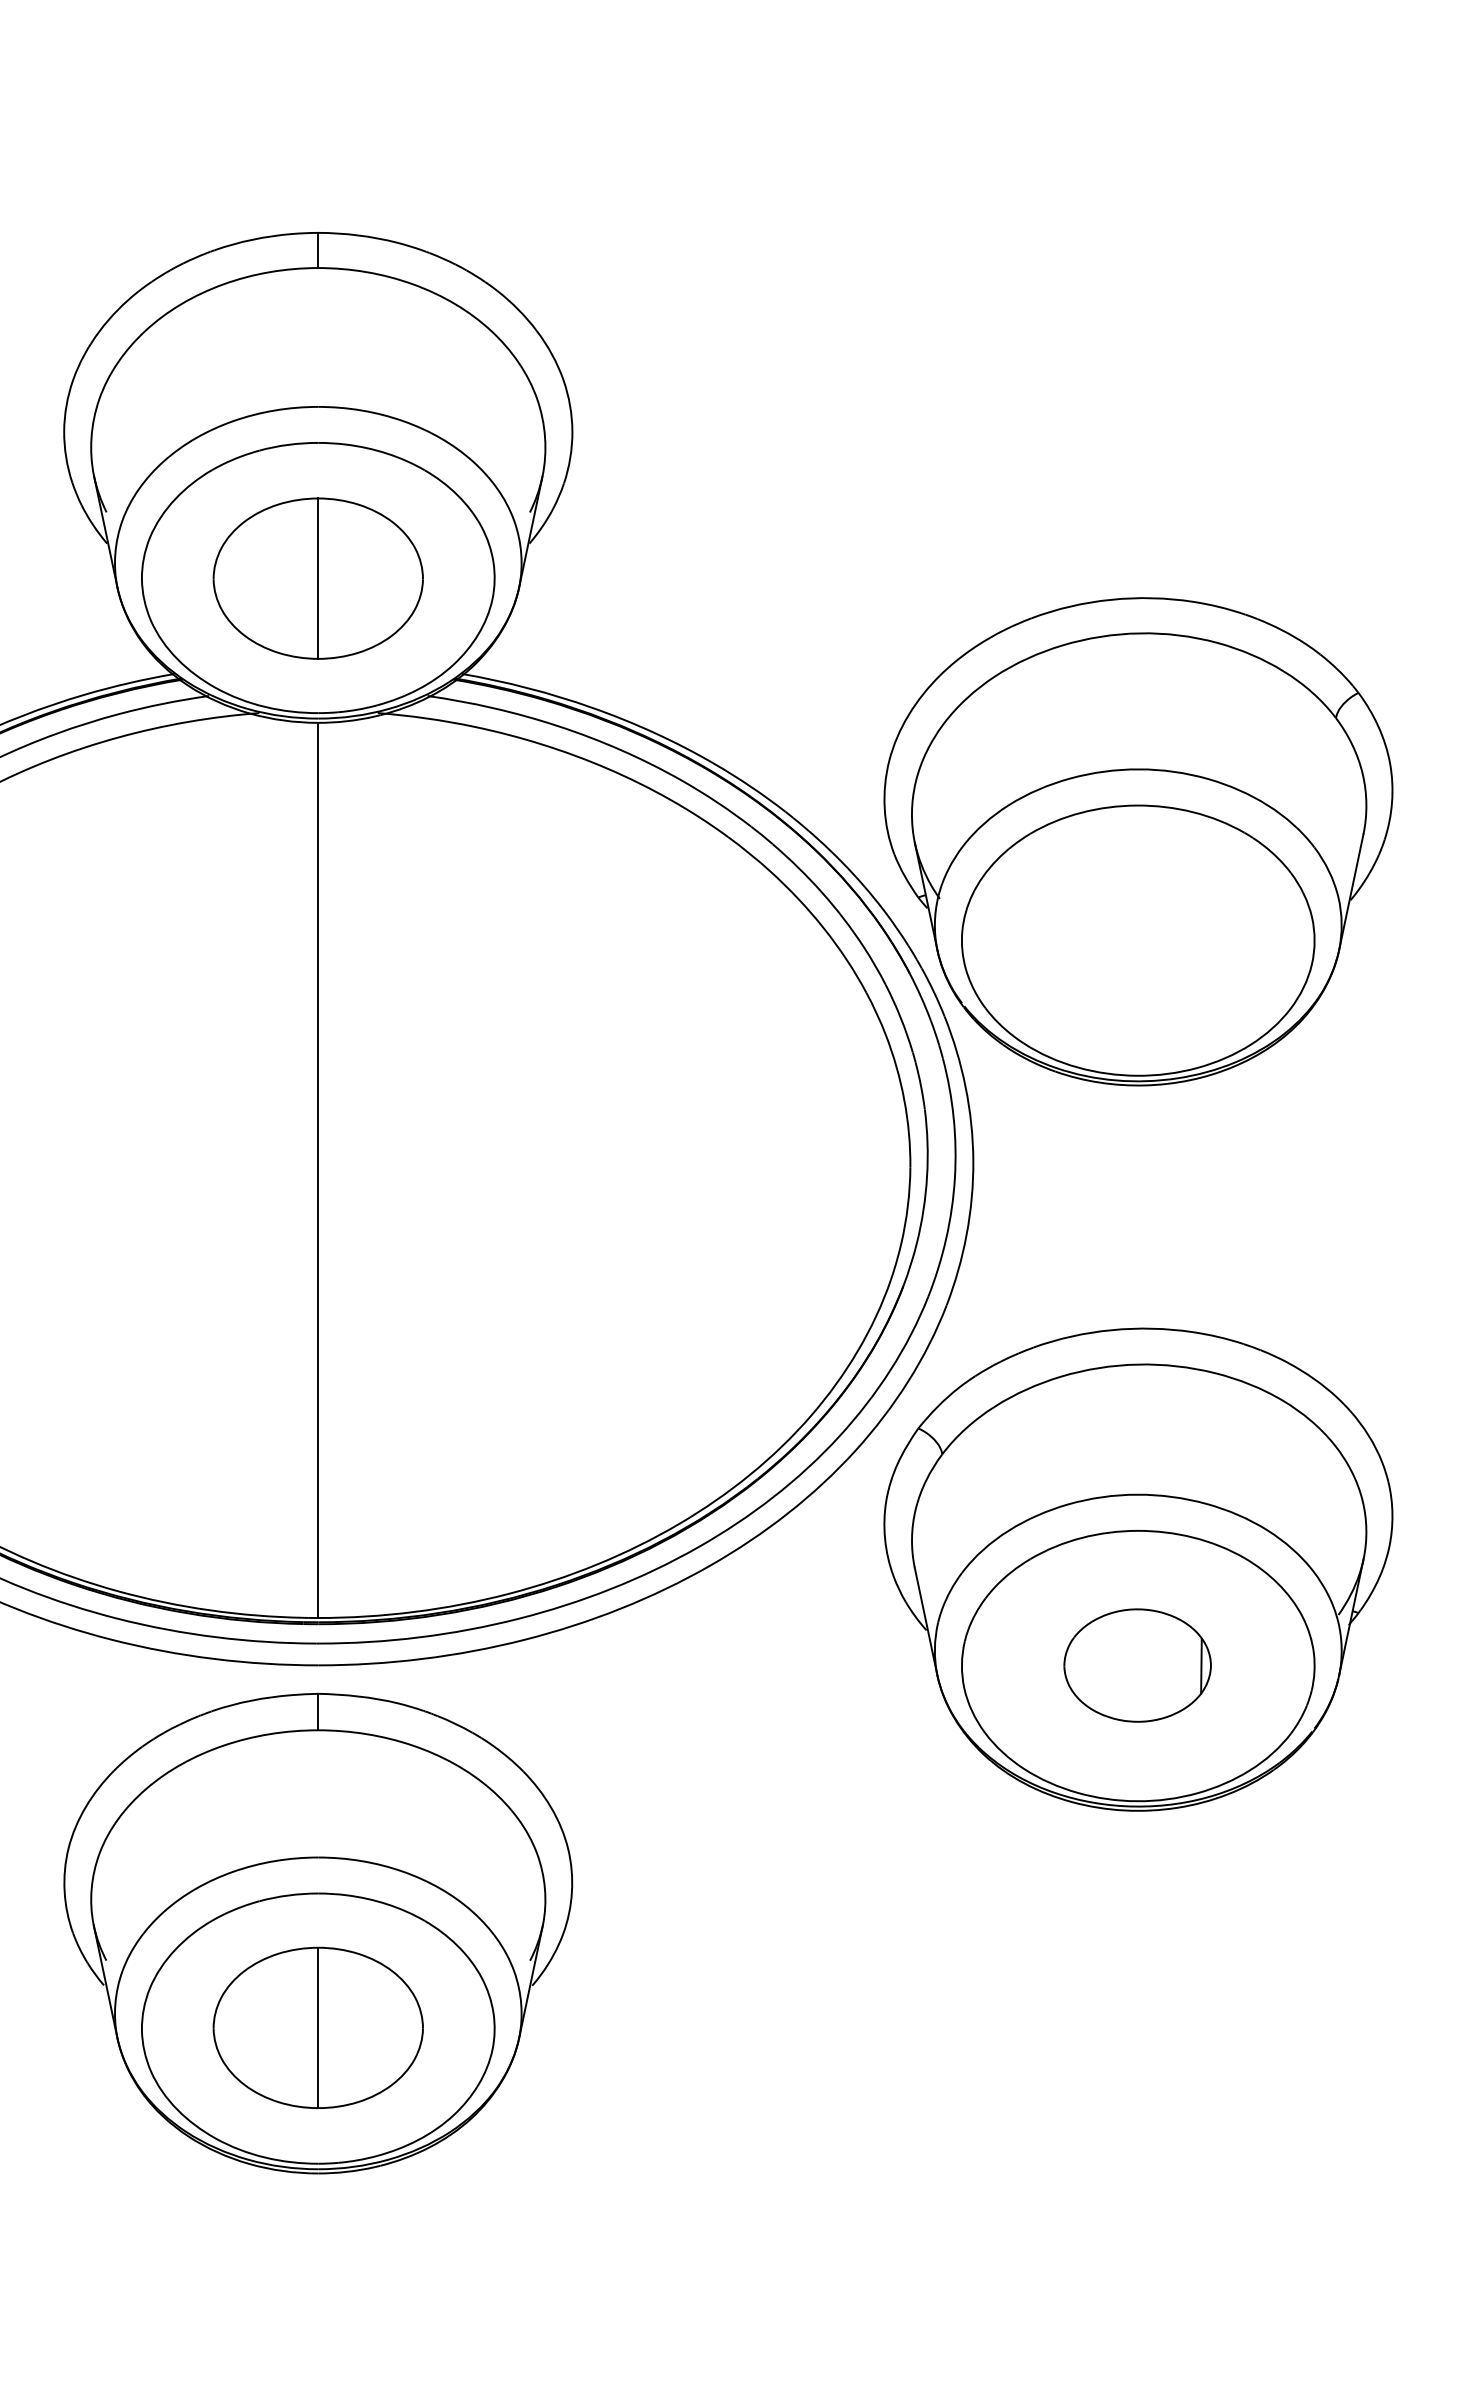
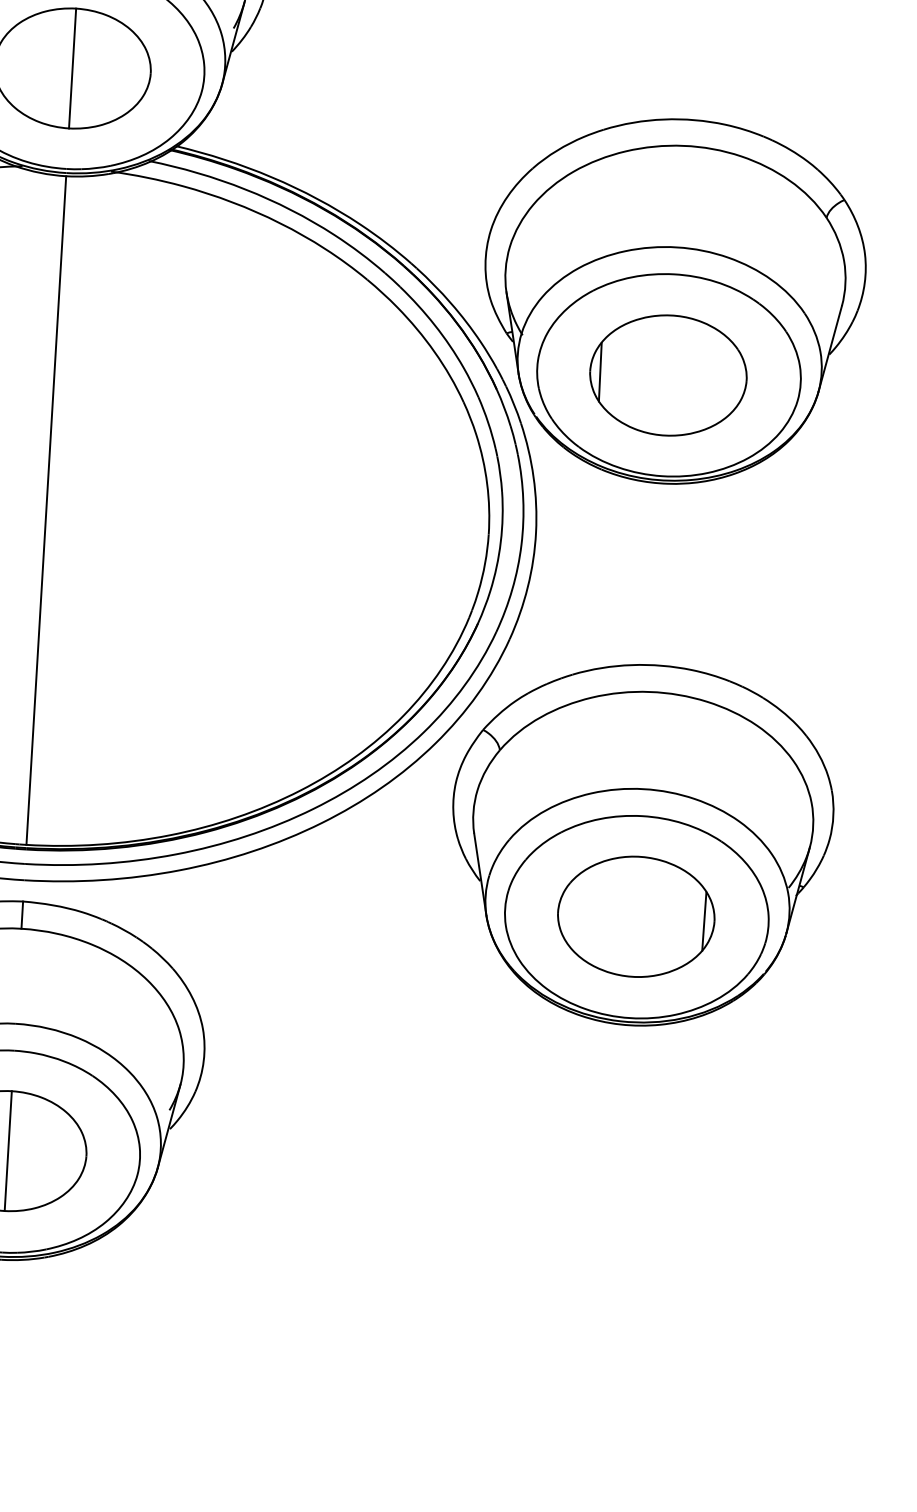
part: (1137, 940) -> (668, 375), added
part: (1137, 1665) -> (636, 916), size x1.43

